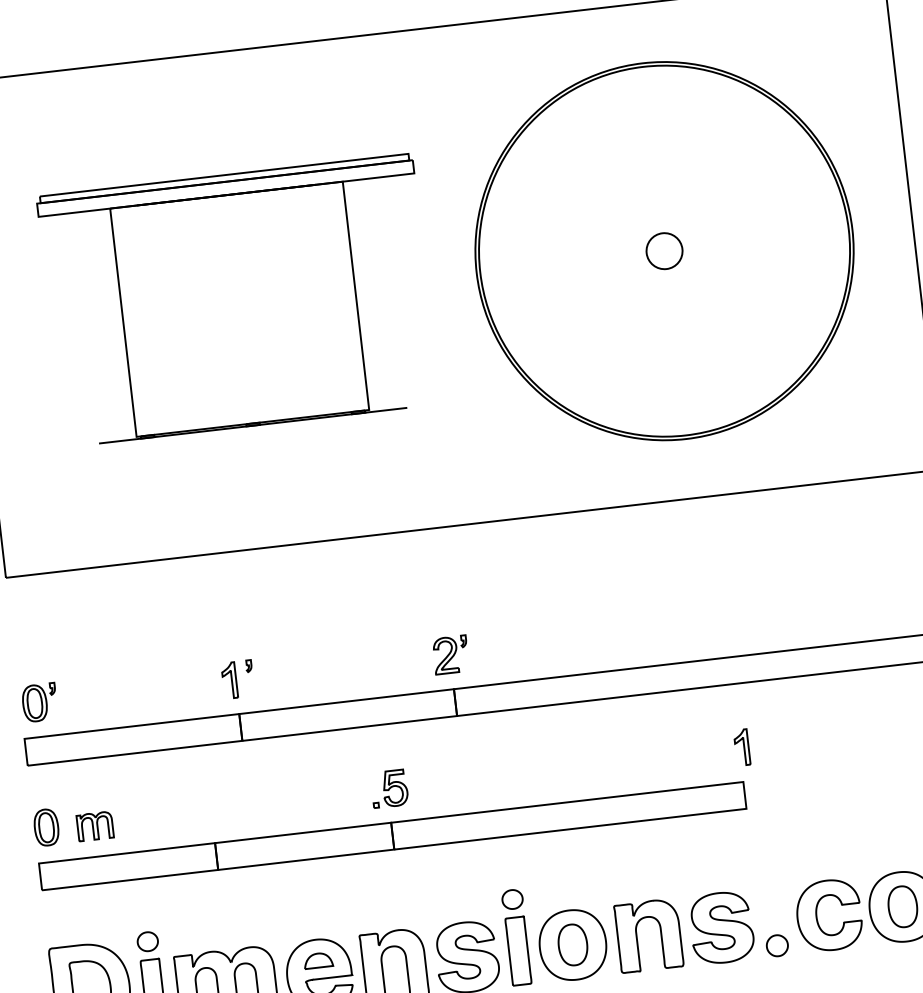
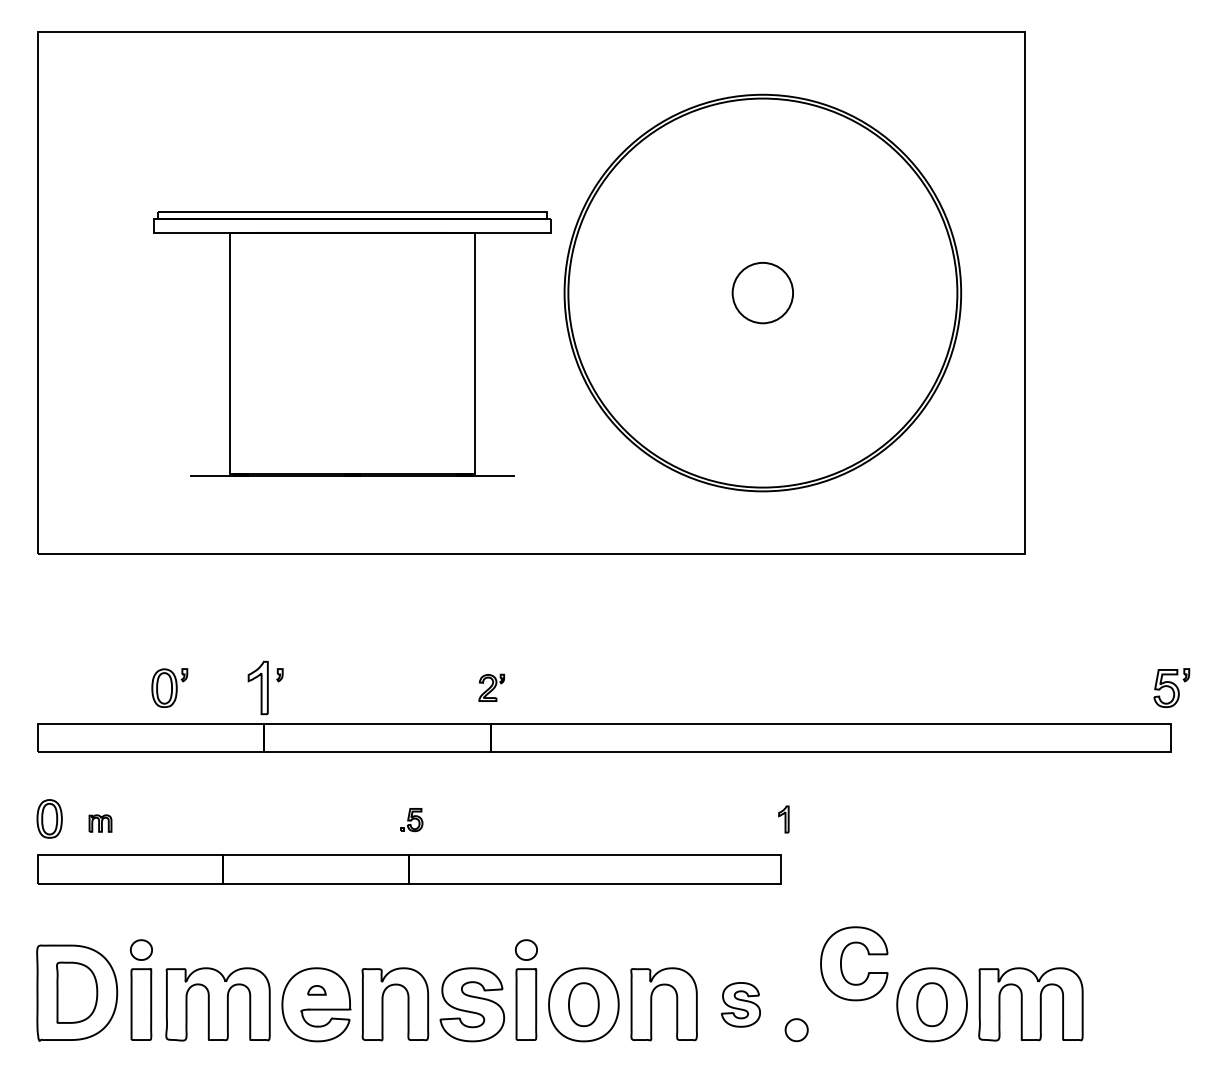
circle: (664, 250) -> (762, 292), size x1.6
part: (238, 299) -> (352, 343), moved
part: (450, 654) -> (491, 687), size x0.7
part: (228, 680) -> (257, 687), size x1.4
part: (39, 702) -> (169, 687), moved
part: (741, 747) -> (783, 819), size x0.7
part: (389, 788) -> (411, 819), size x0.6
part: (95, 826) -> (100, 823), size x0.6
part: (817, 912) -> (842, 959), moved
part: (721, 927) -> (740, 1004), size x0.6
part: (318, 960) -> (316, 990), size x0.6

